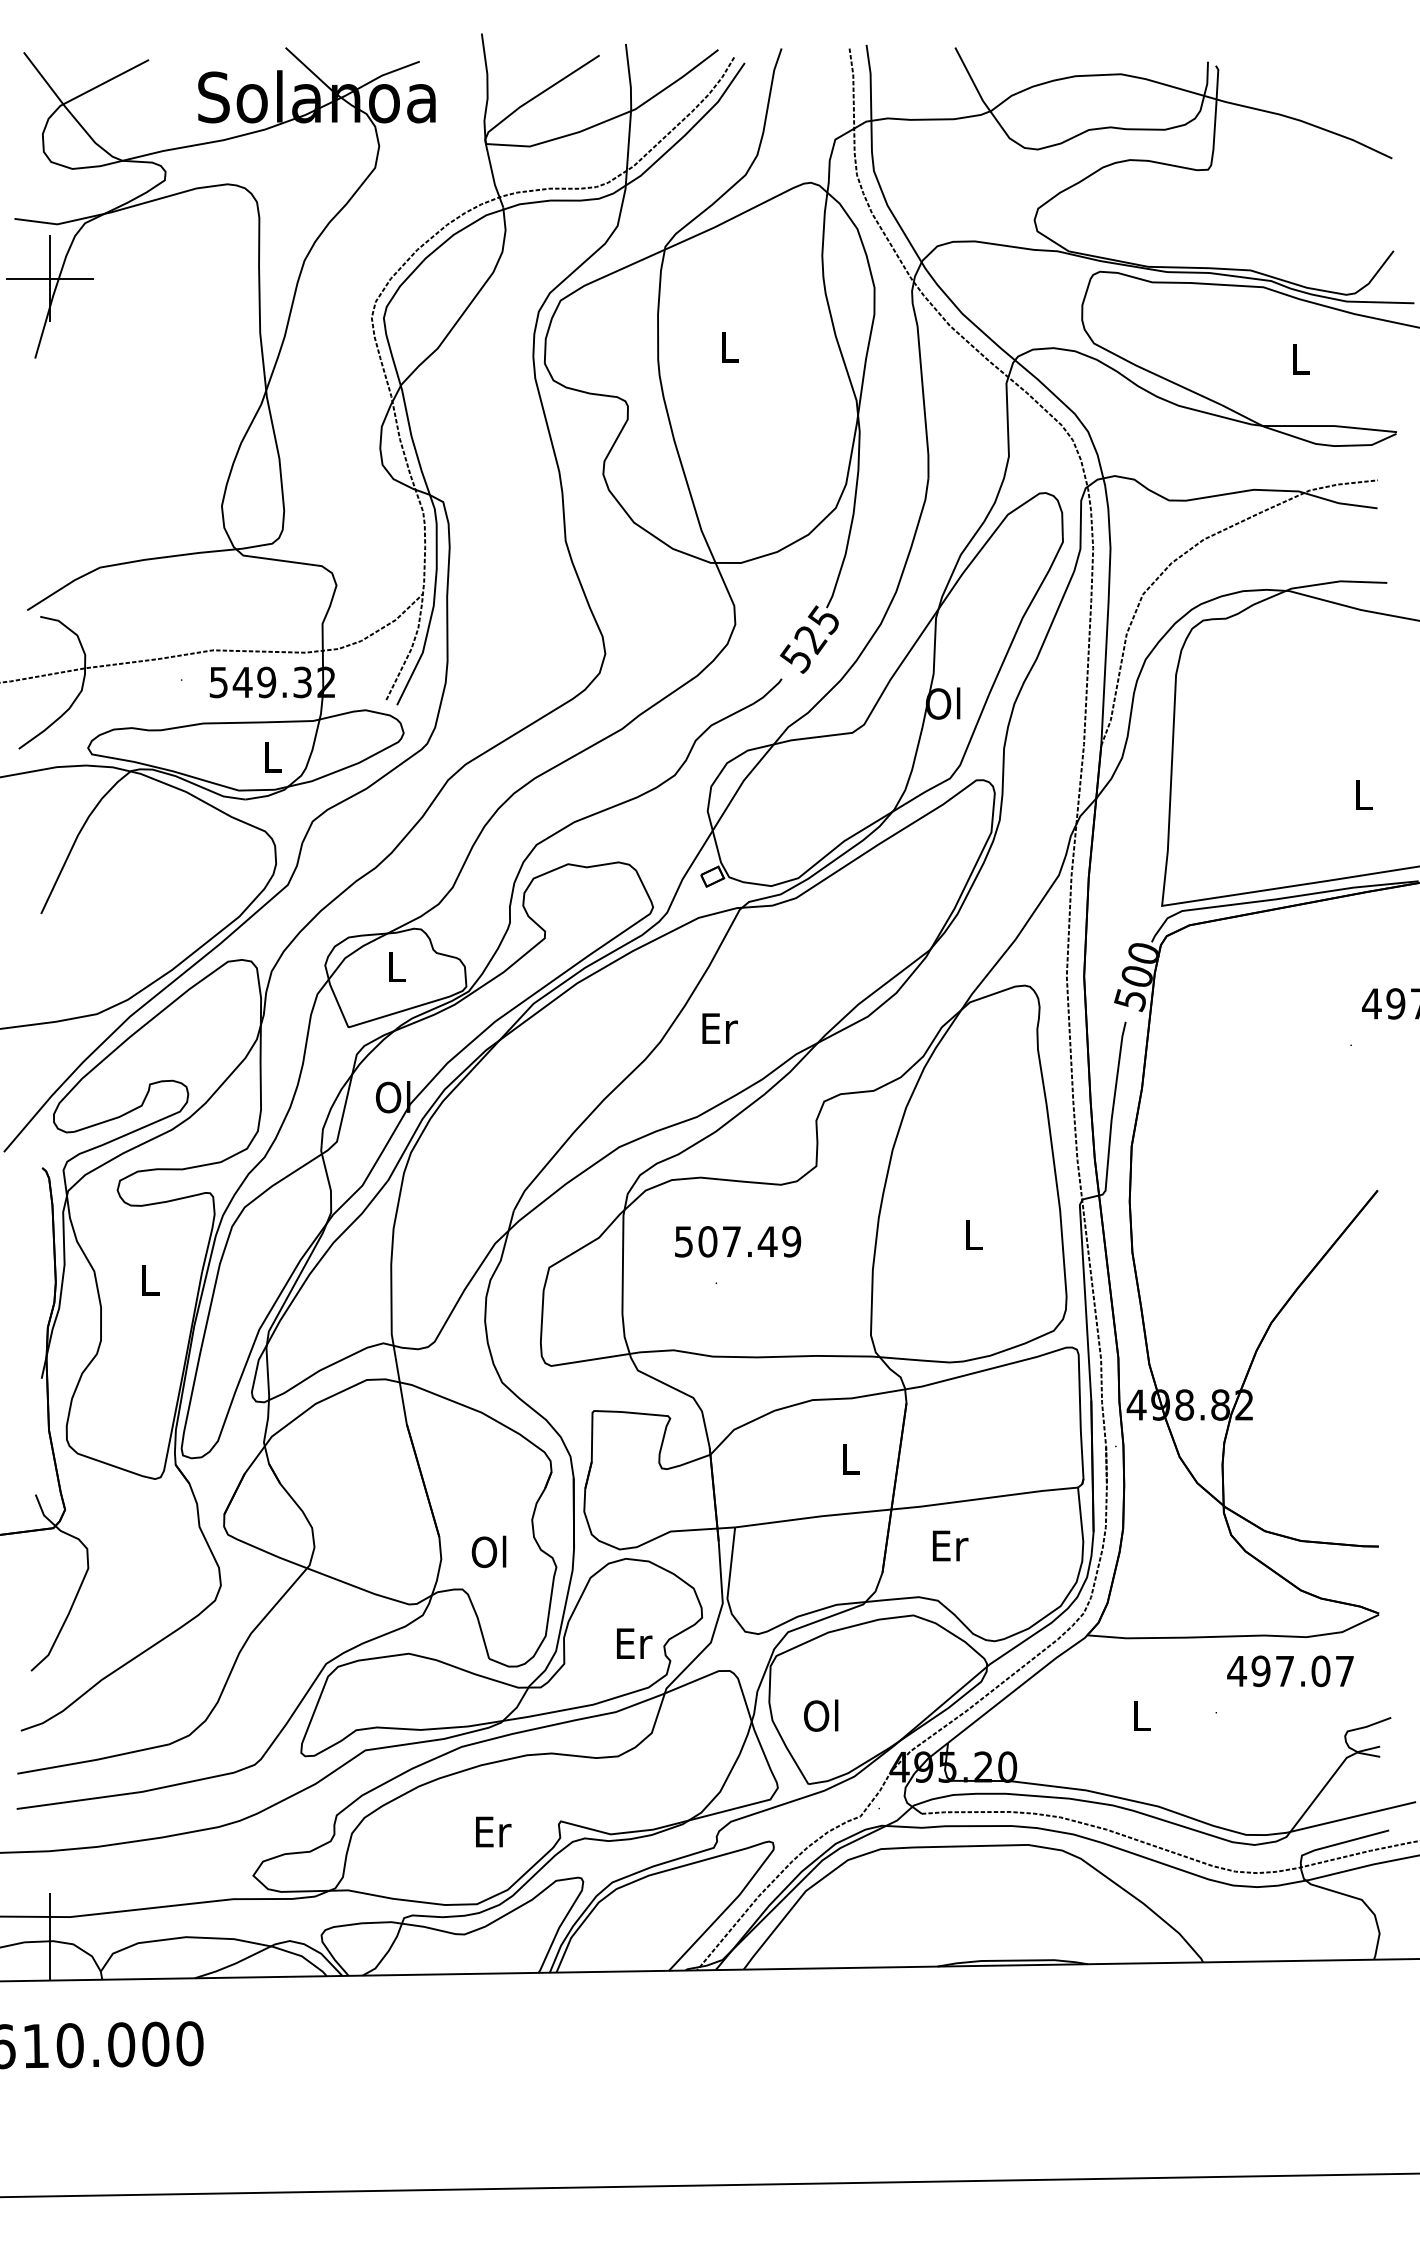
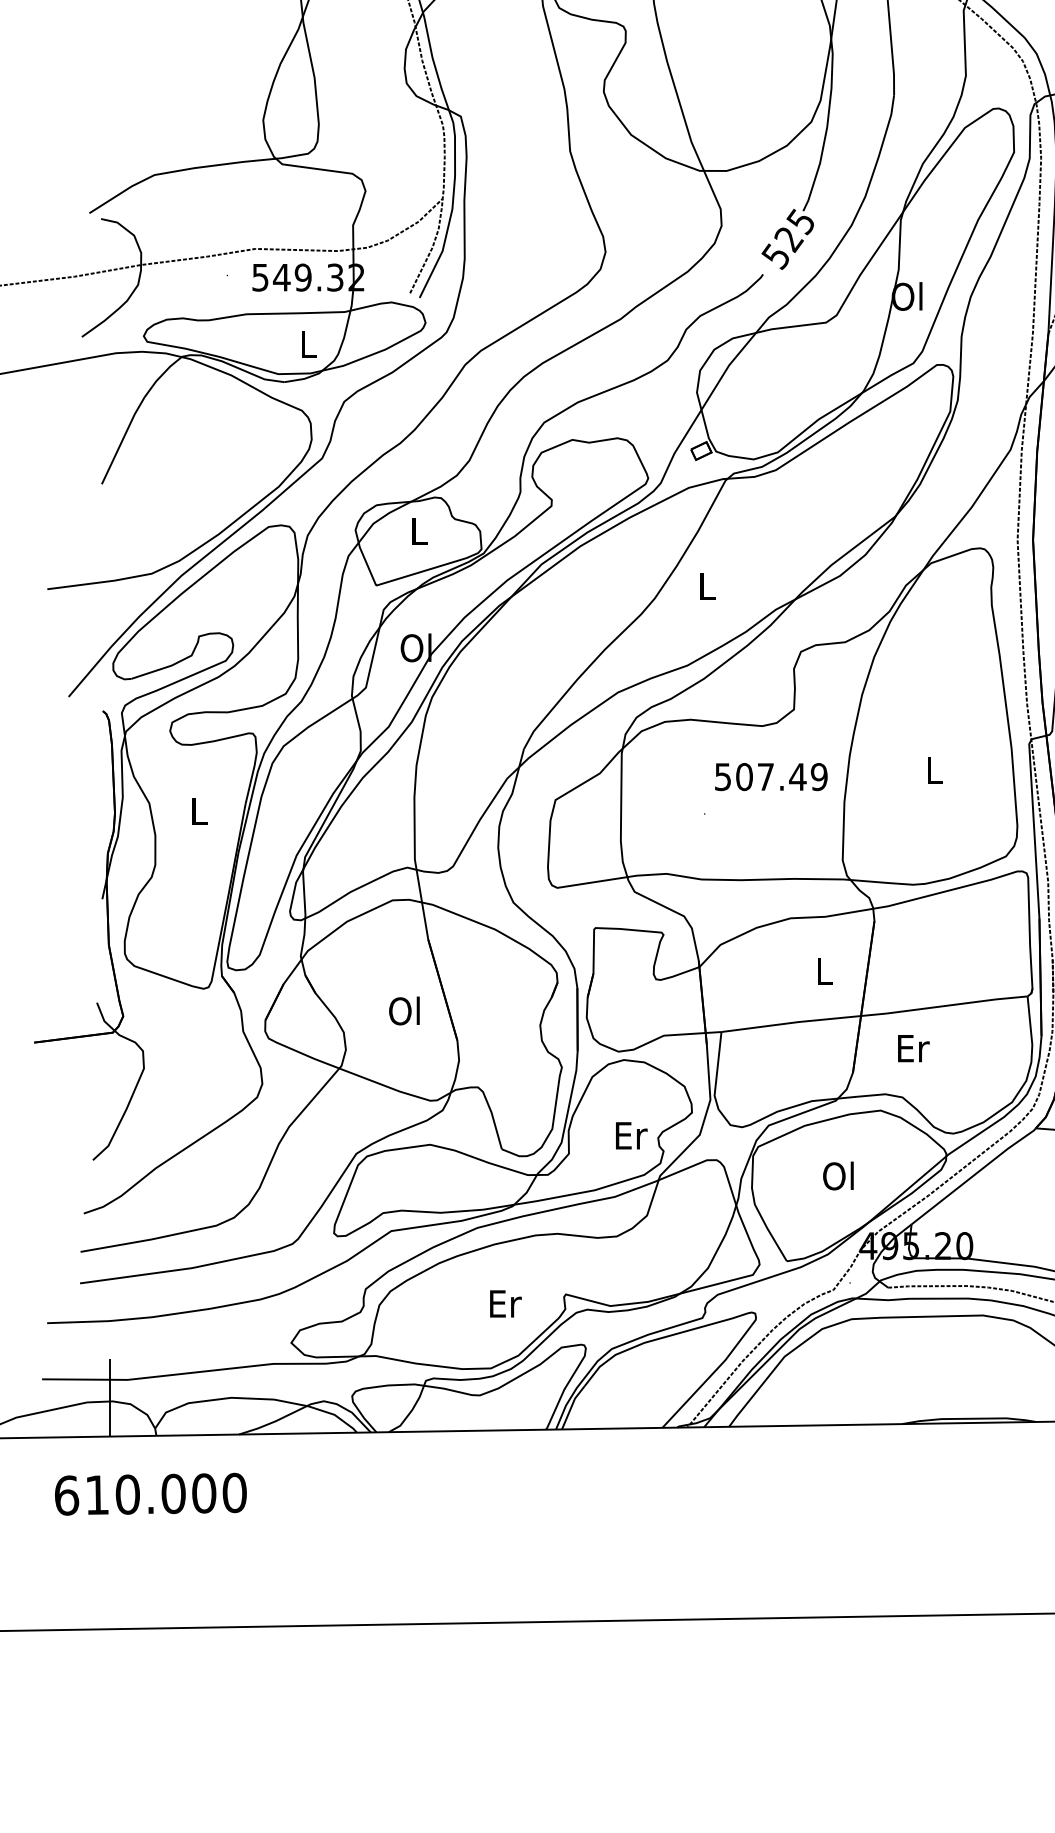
text: (719, 1028) -> (707, 586), Er -> L
text: (738, 1241) -> (771, 776), moved
text: (488, 1551) -> (403, 1010), moved
text: (821, 1715) -> (838, 1175), moved

